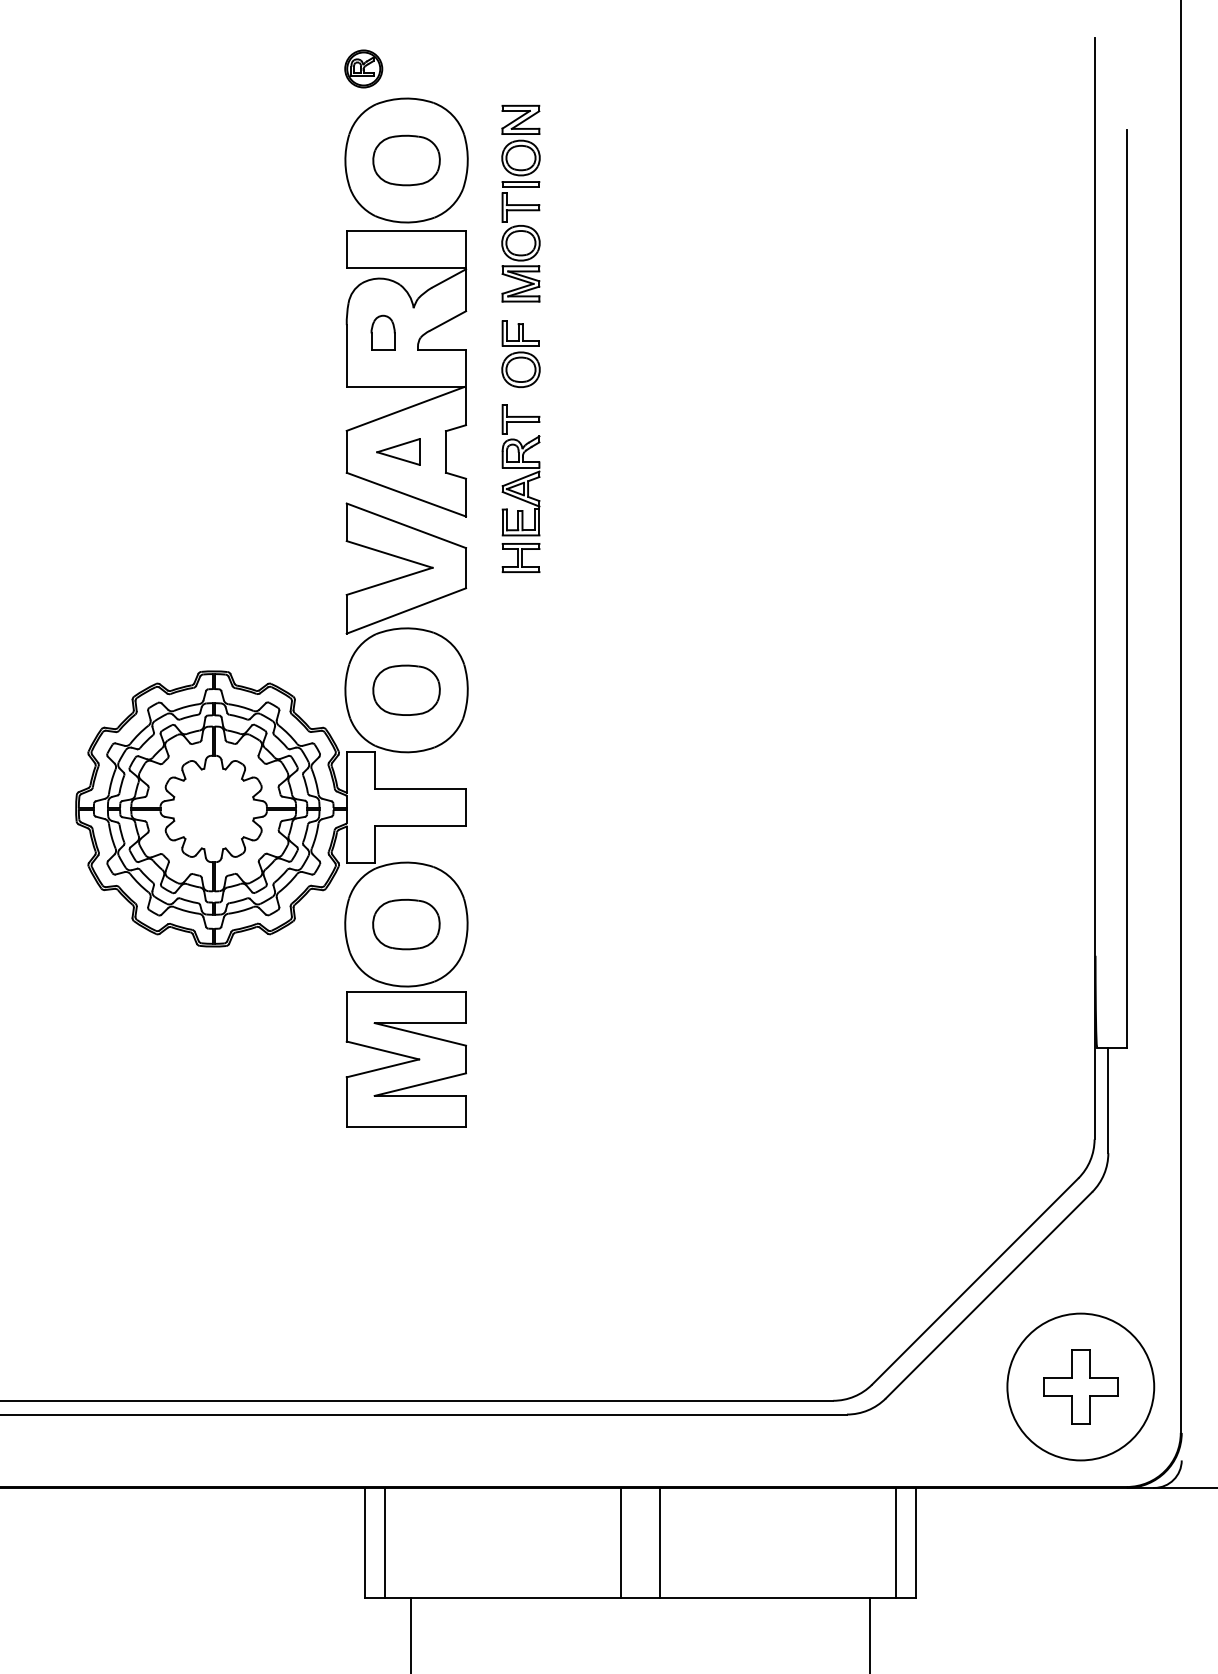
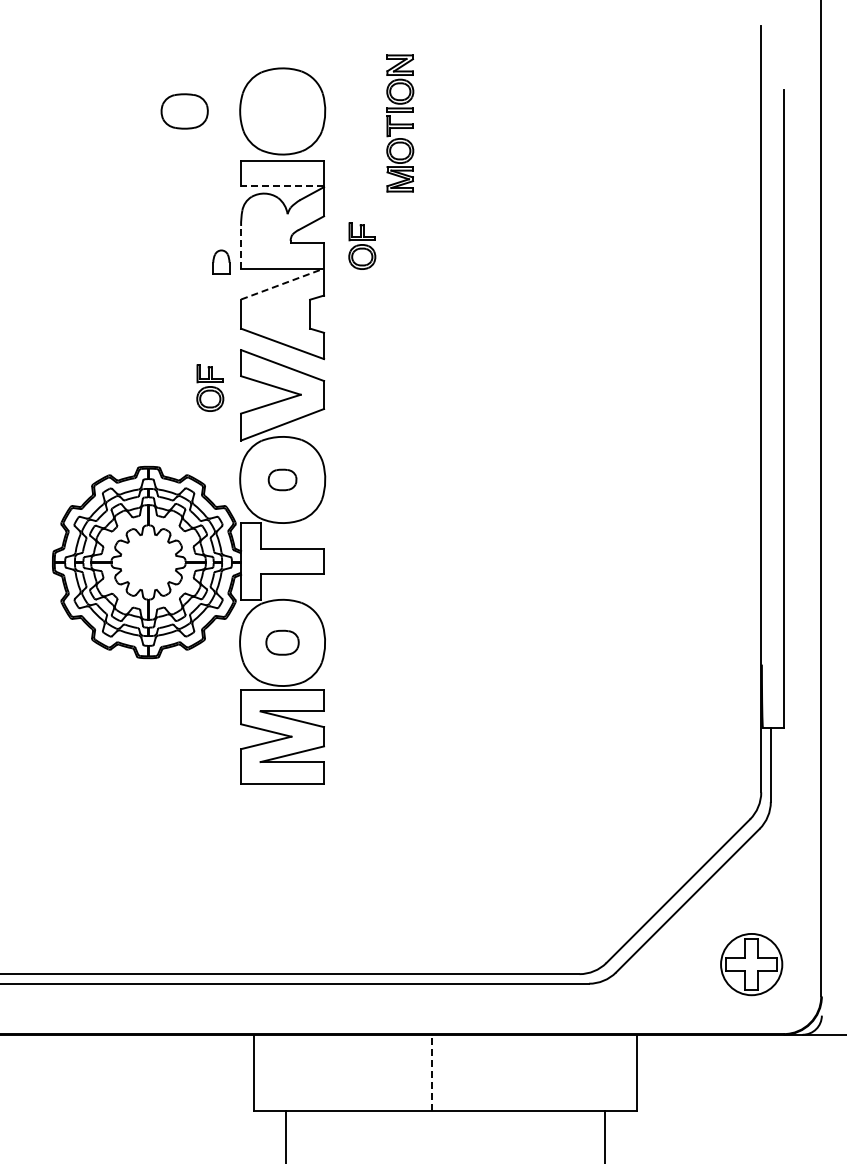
part: (363, 68) -> (252, 47), removed
part: (406, 160) -> (184, 111), moved
part: (521, 203) -> (400, 123), moved
line: (406, 268) -> (282, 186), solid -> dashed
part: (383, 331) -> (221, 261), moved
line: (347, 356) -> (241, 247), solid -> dashed
line: (406, 409) -> (282, 284), solid -> dashed
part: (397, 452) -> (276, 314), removed
part: (521, 488) -> (362, 339), removed
part: (302, 557) -> (210, 387), added
part: (406, 689) -> (282, 479), size x0.6
part: (406, 923) -> (282, 642), size x0.7
circle: (1080, 1386) -> (751, 964), size x0.6
line: (384, 1542) -> (267, 1072), removed
line: (620, 1542) -> (431, 1072), solid -> dashed
line: (660, 1542) -> (459, 1072), removed
line: (896, 1542) -> (623, 1072), removed

